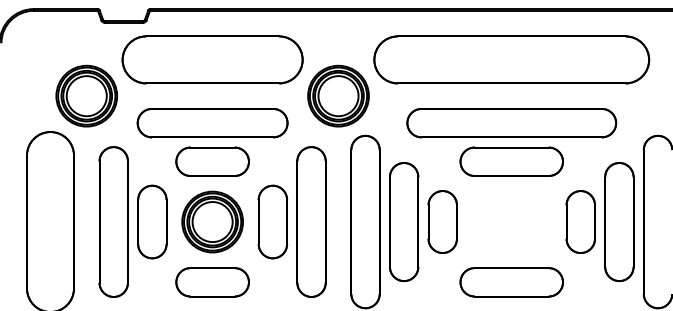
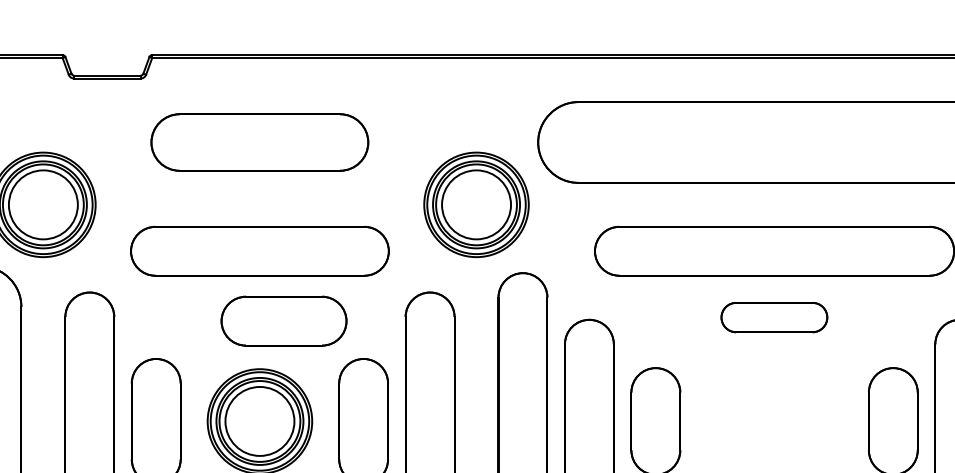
part: (212, 59) -> (259, 141), size x0.7
part: (212, 161) -> (283, 320), moved
part: (511, 161) -> (774, 317), size x0.6

